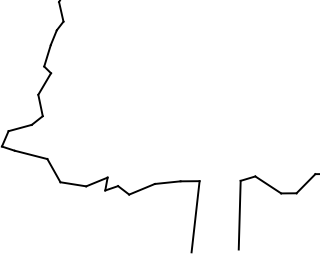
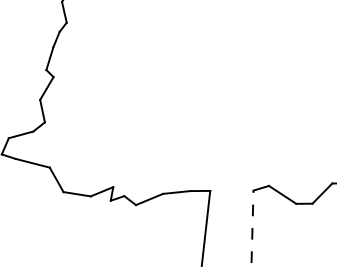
line: (239, 214) -> (252, 226), solid -> dashed

